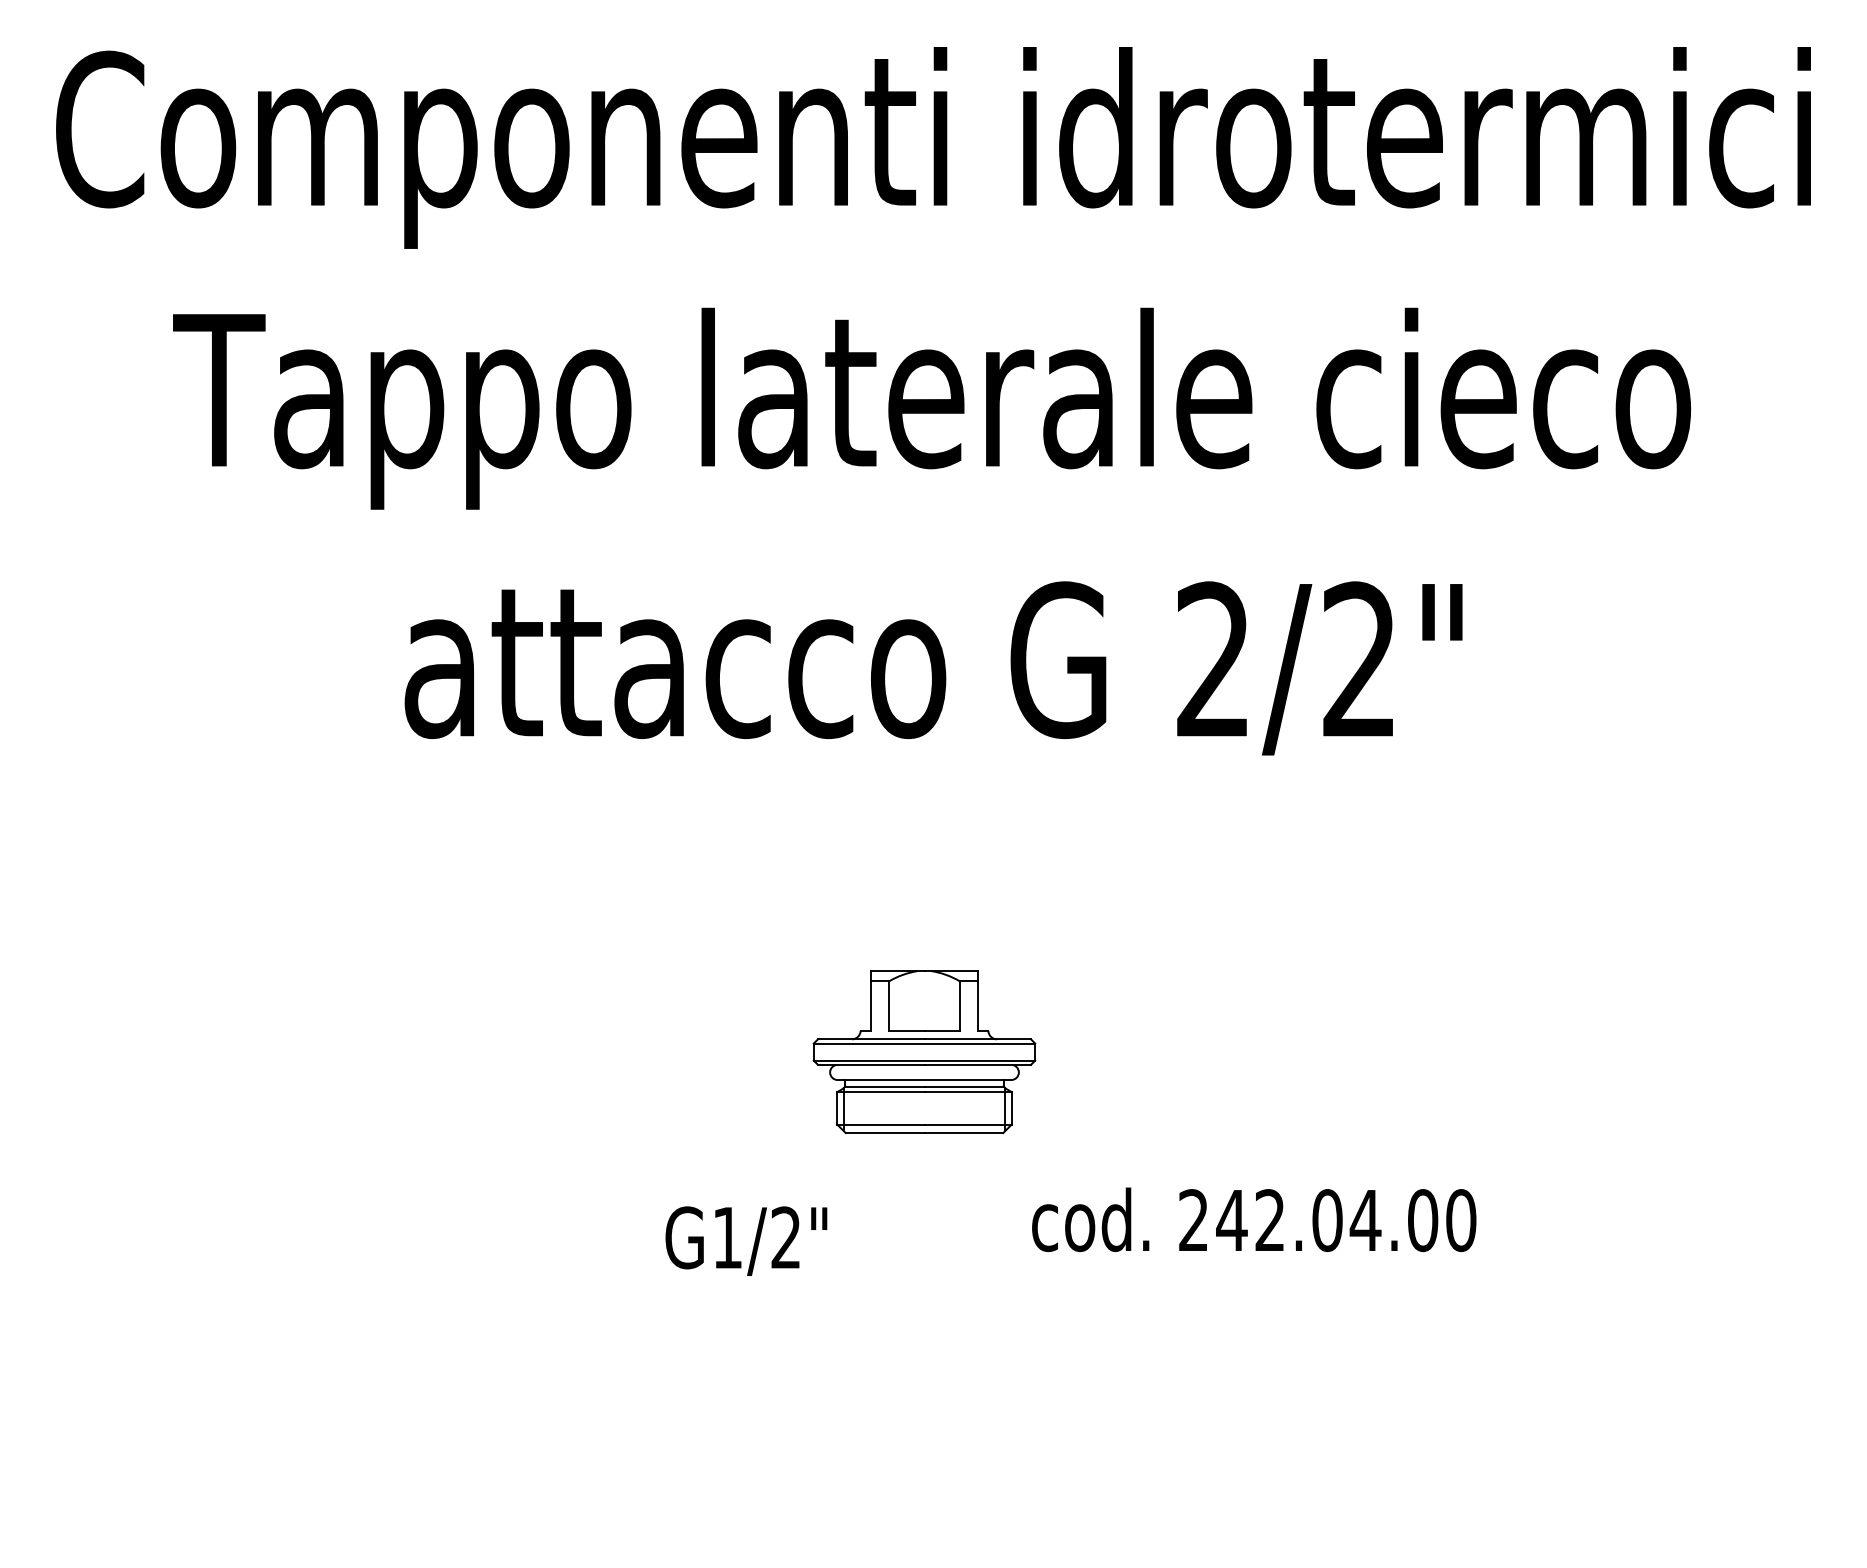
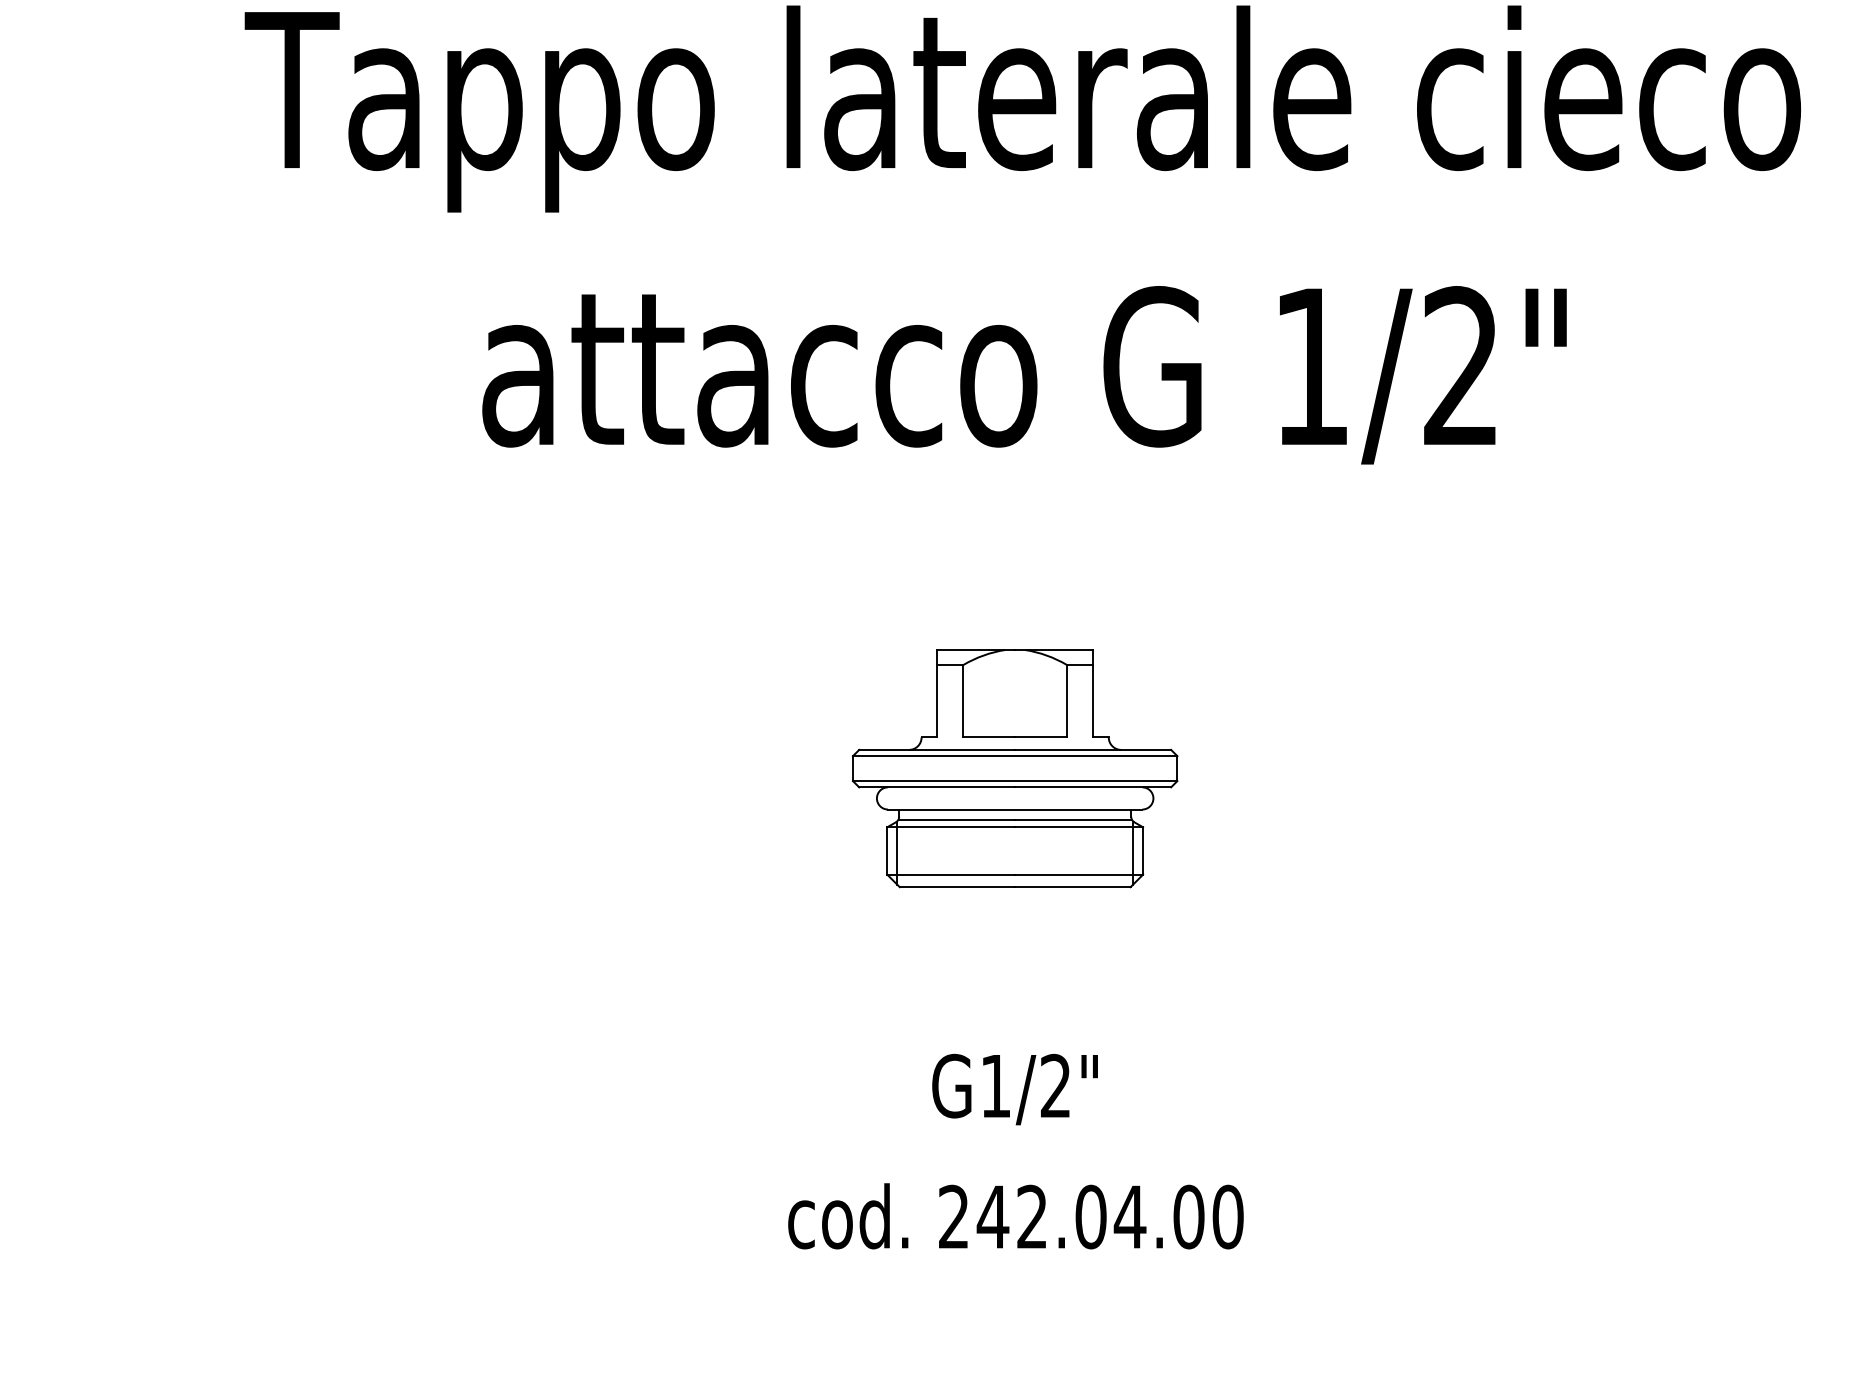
text: (1212, 658) -> (1310, 365), 2/2" -> 1/2"
part: (924, 1051) -> (1015, 767), size x1.43
text: (1254, 1219) -> (1016, 1215), moved
text: (746, 1240) -> (1015, 1088), moved

